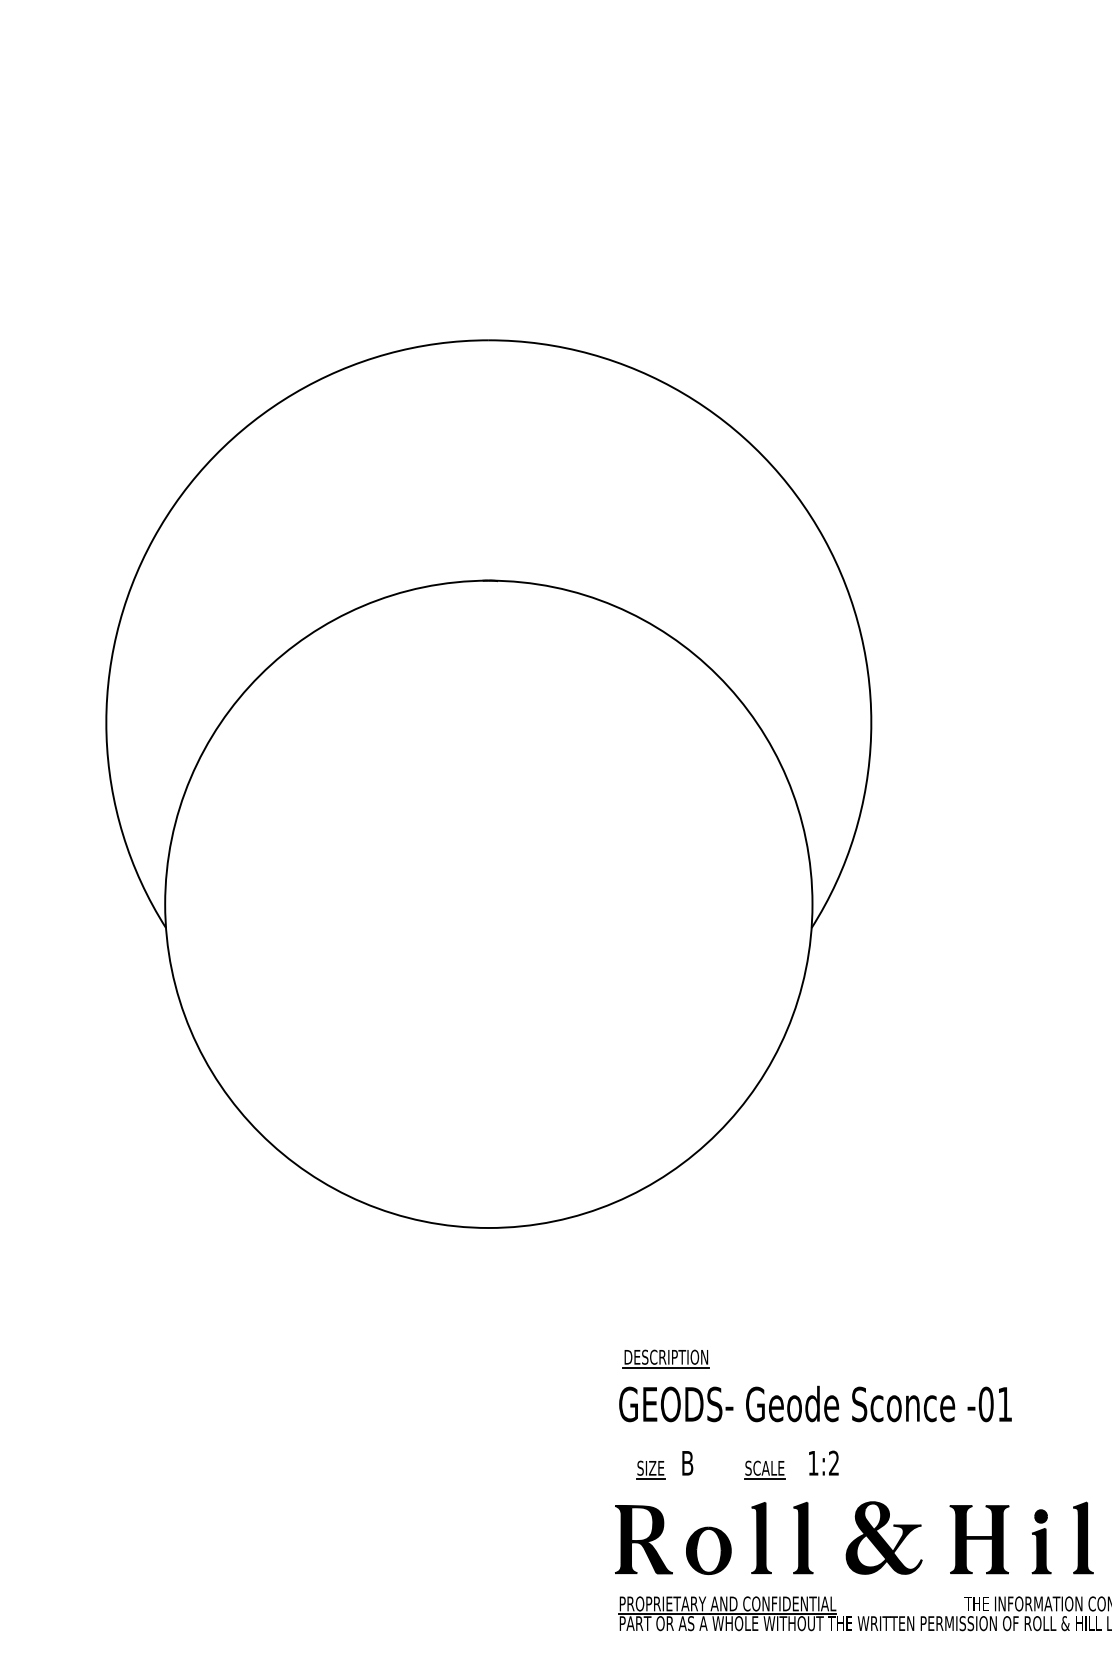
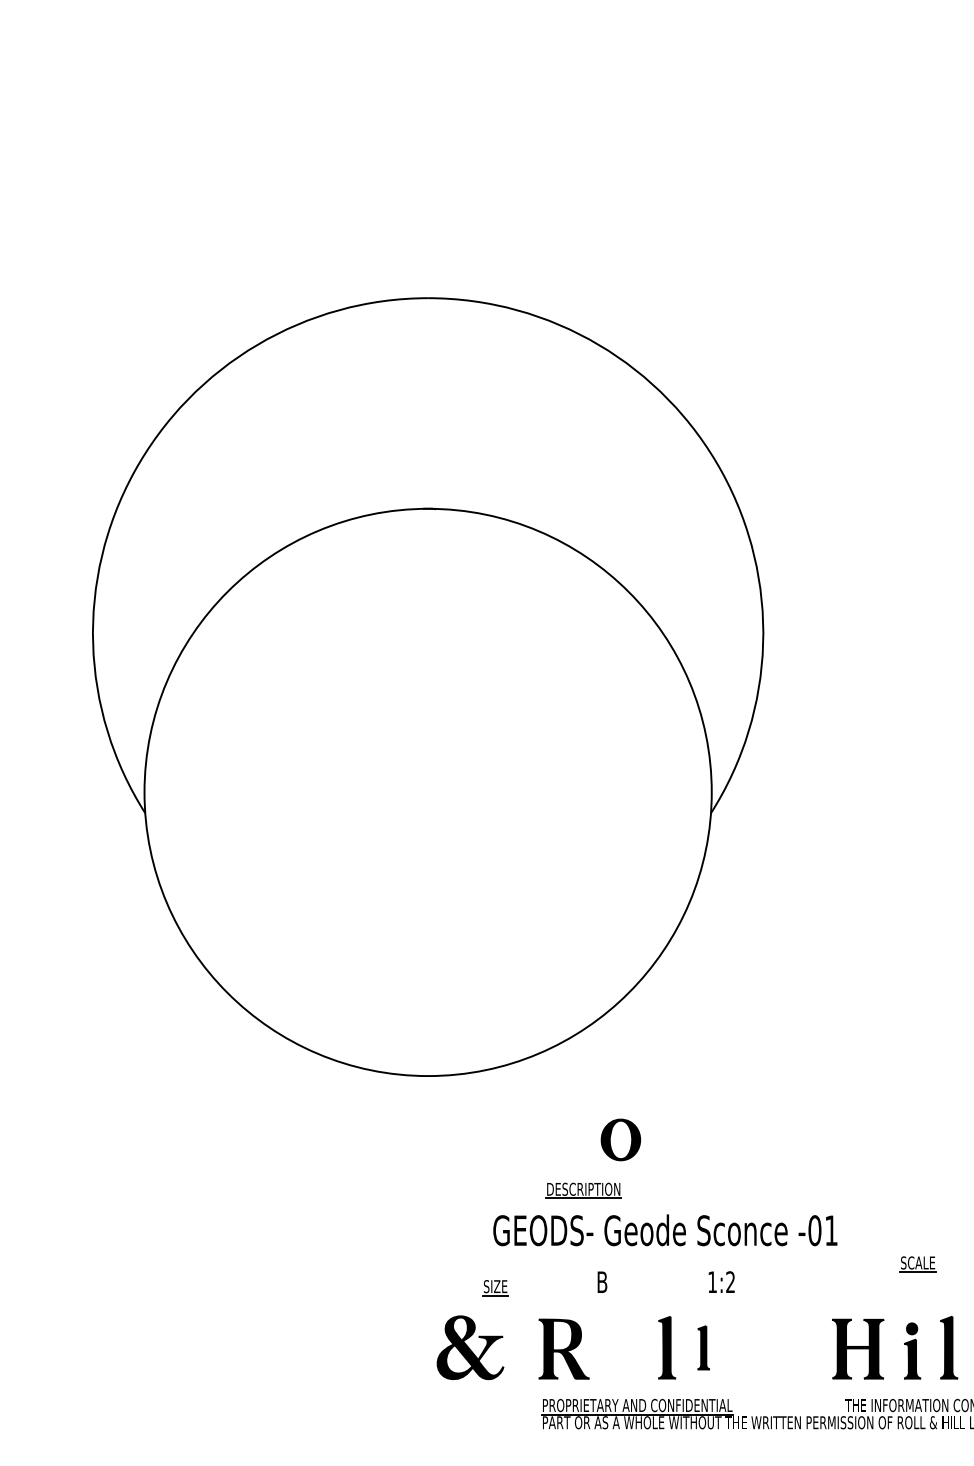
text: (815, 1403) -> (665, 1229), moved
part: (650, 1469) -> (495, 1287), moved
part: (764, 1469) -> (917, 1264), moved
part: (883, 1537) -> (469, 1347), moved
part: (803, 1538) -> (703, 1348), size x0.7
part: (708, 1550) -> (620, 1139), moved

